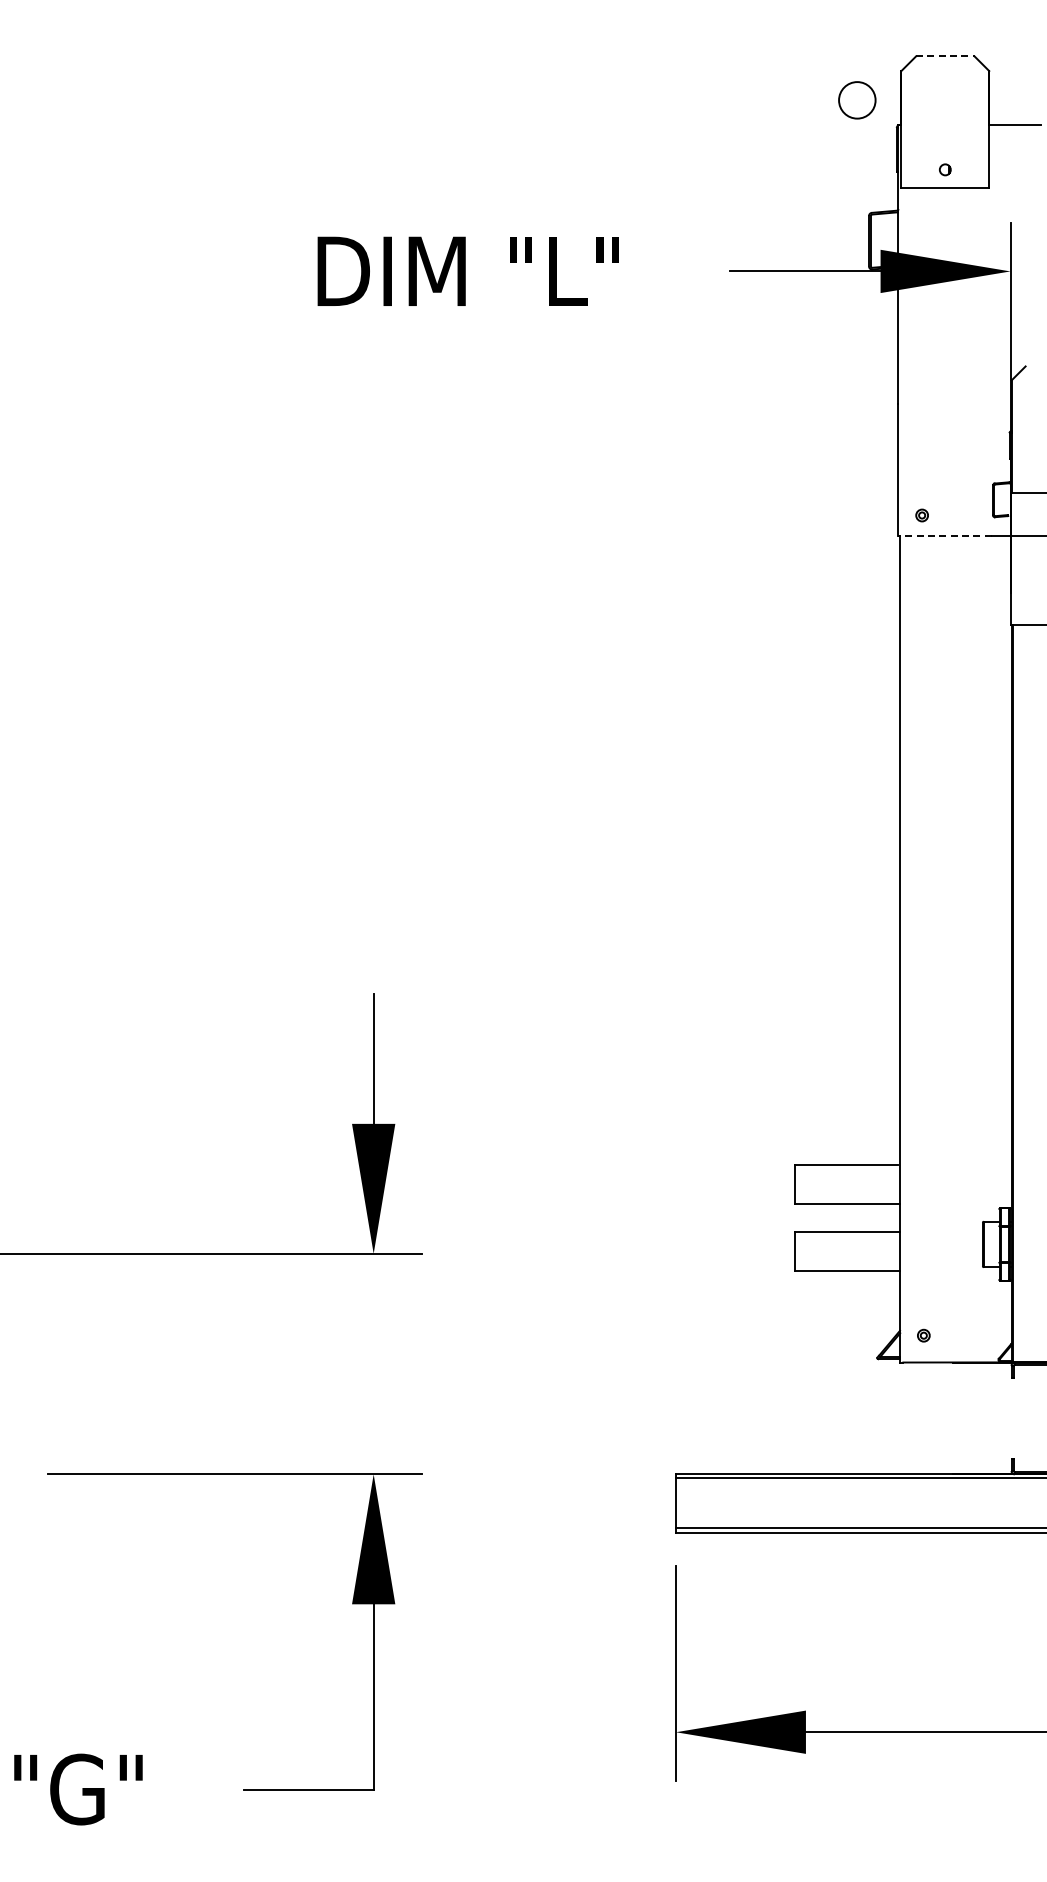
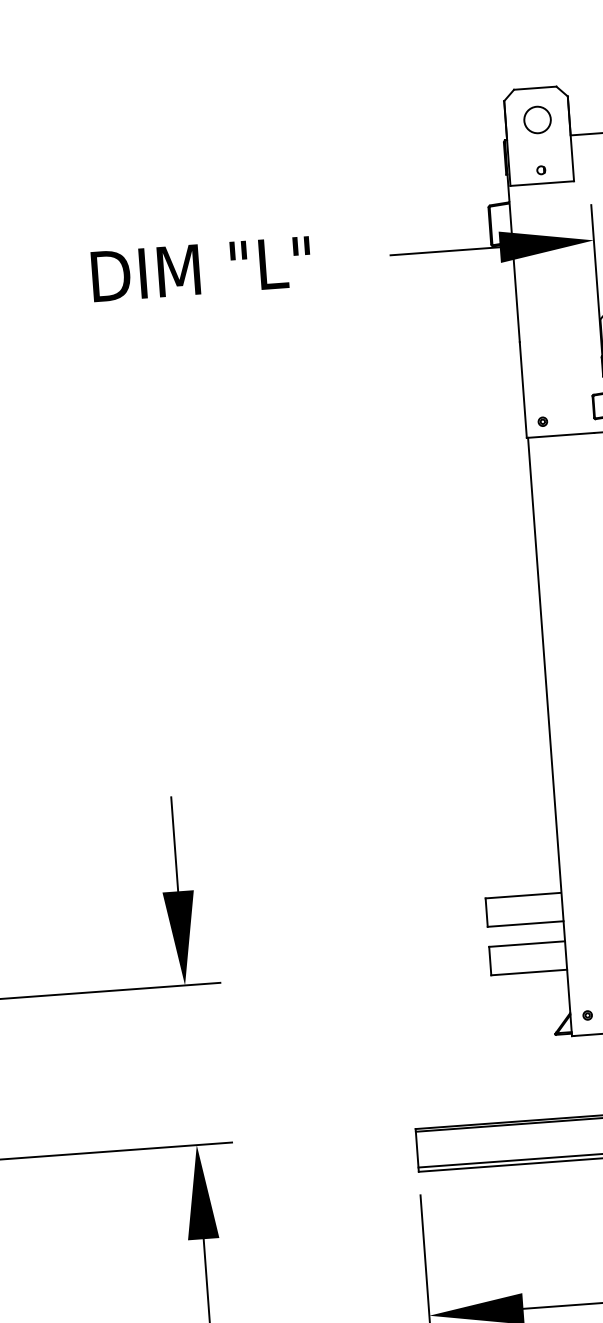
line: (945, 56) -> (535, 88), dashed -> solid
circle: (857, 100) -> (537, 120), moved
line: (945, 536) -> (560, 435), dashed -> solid

